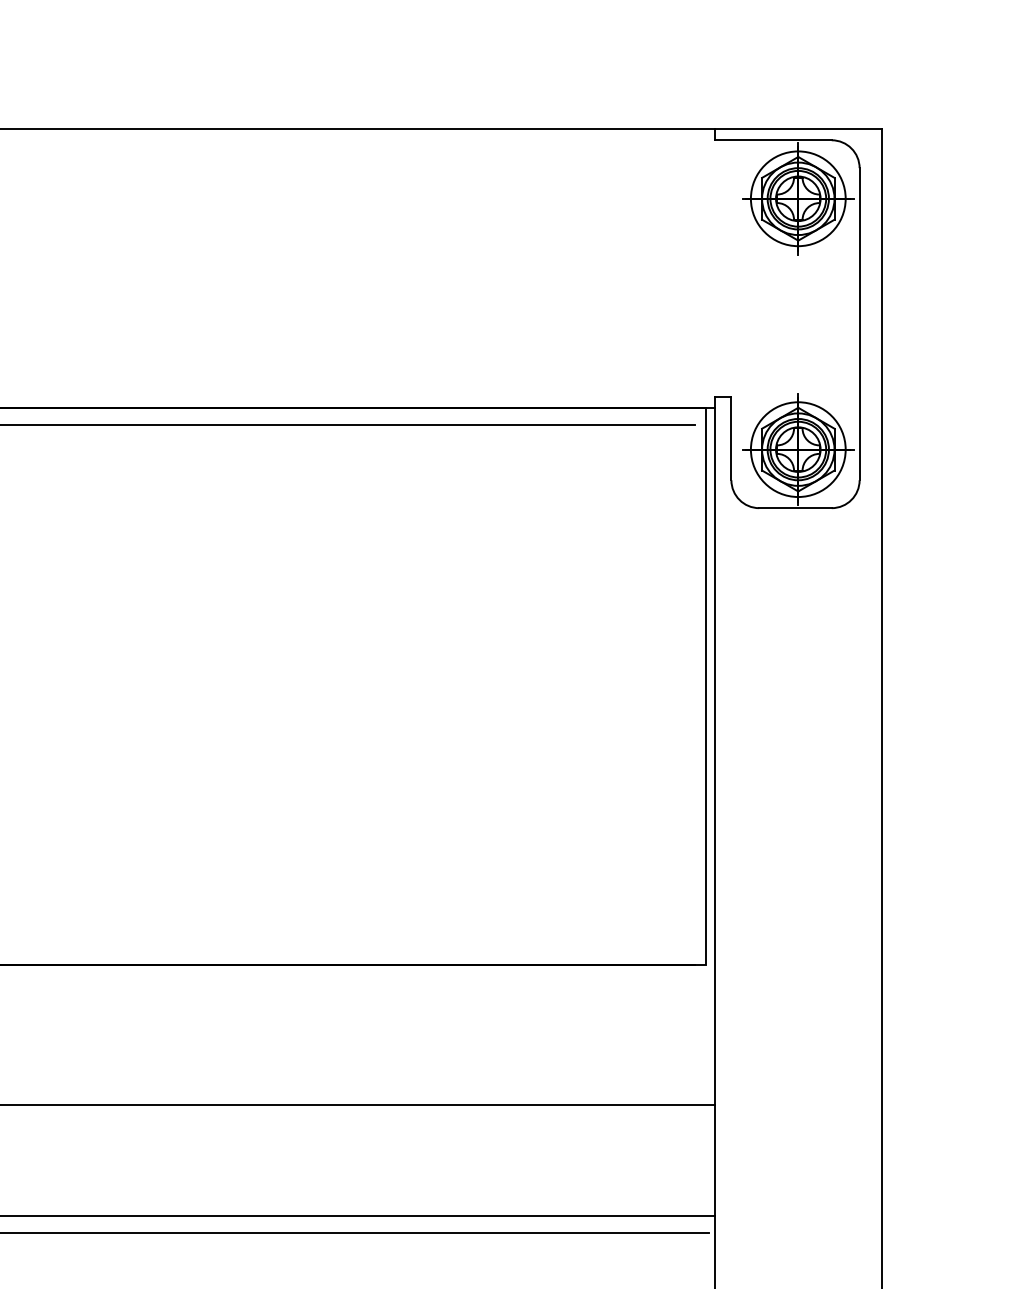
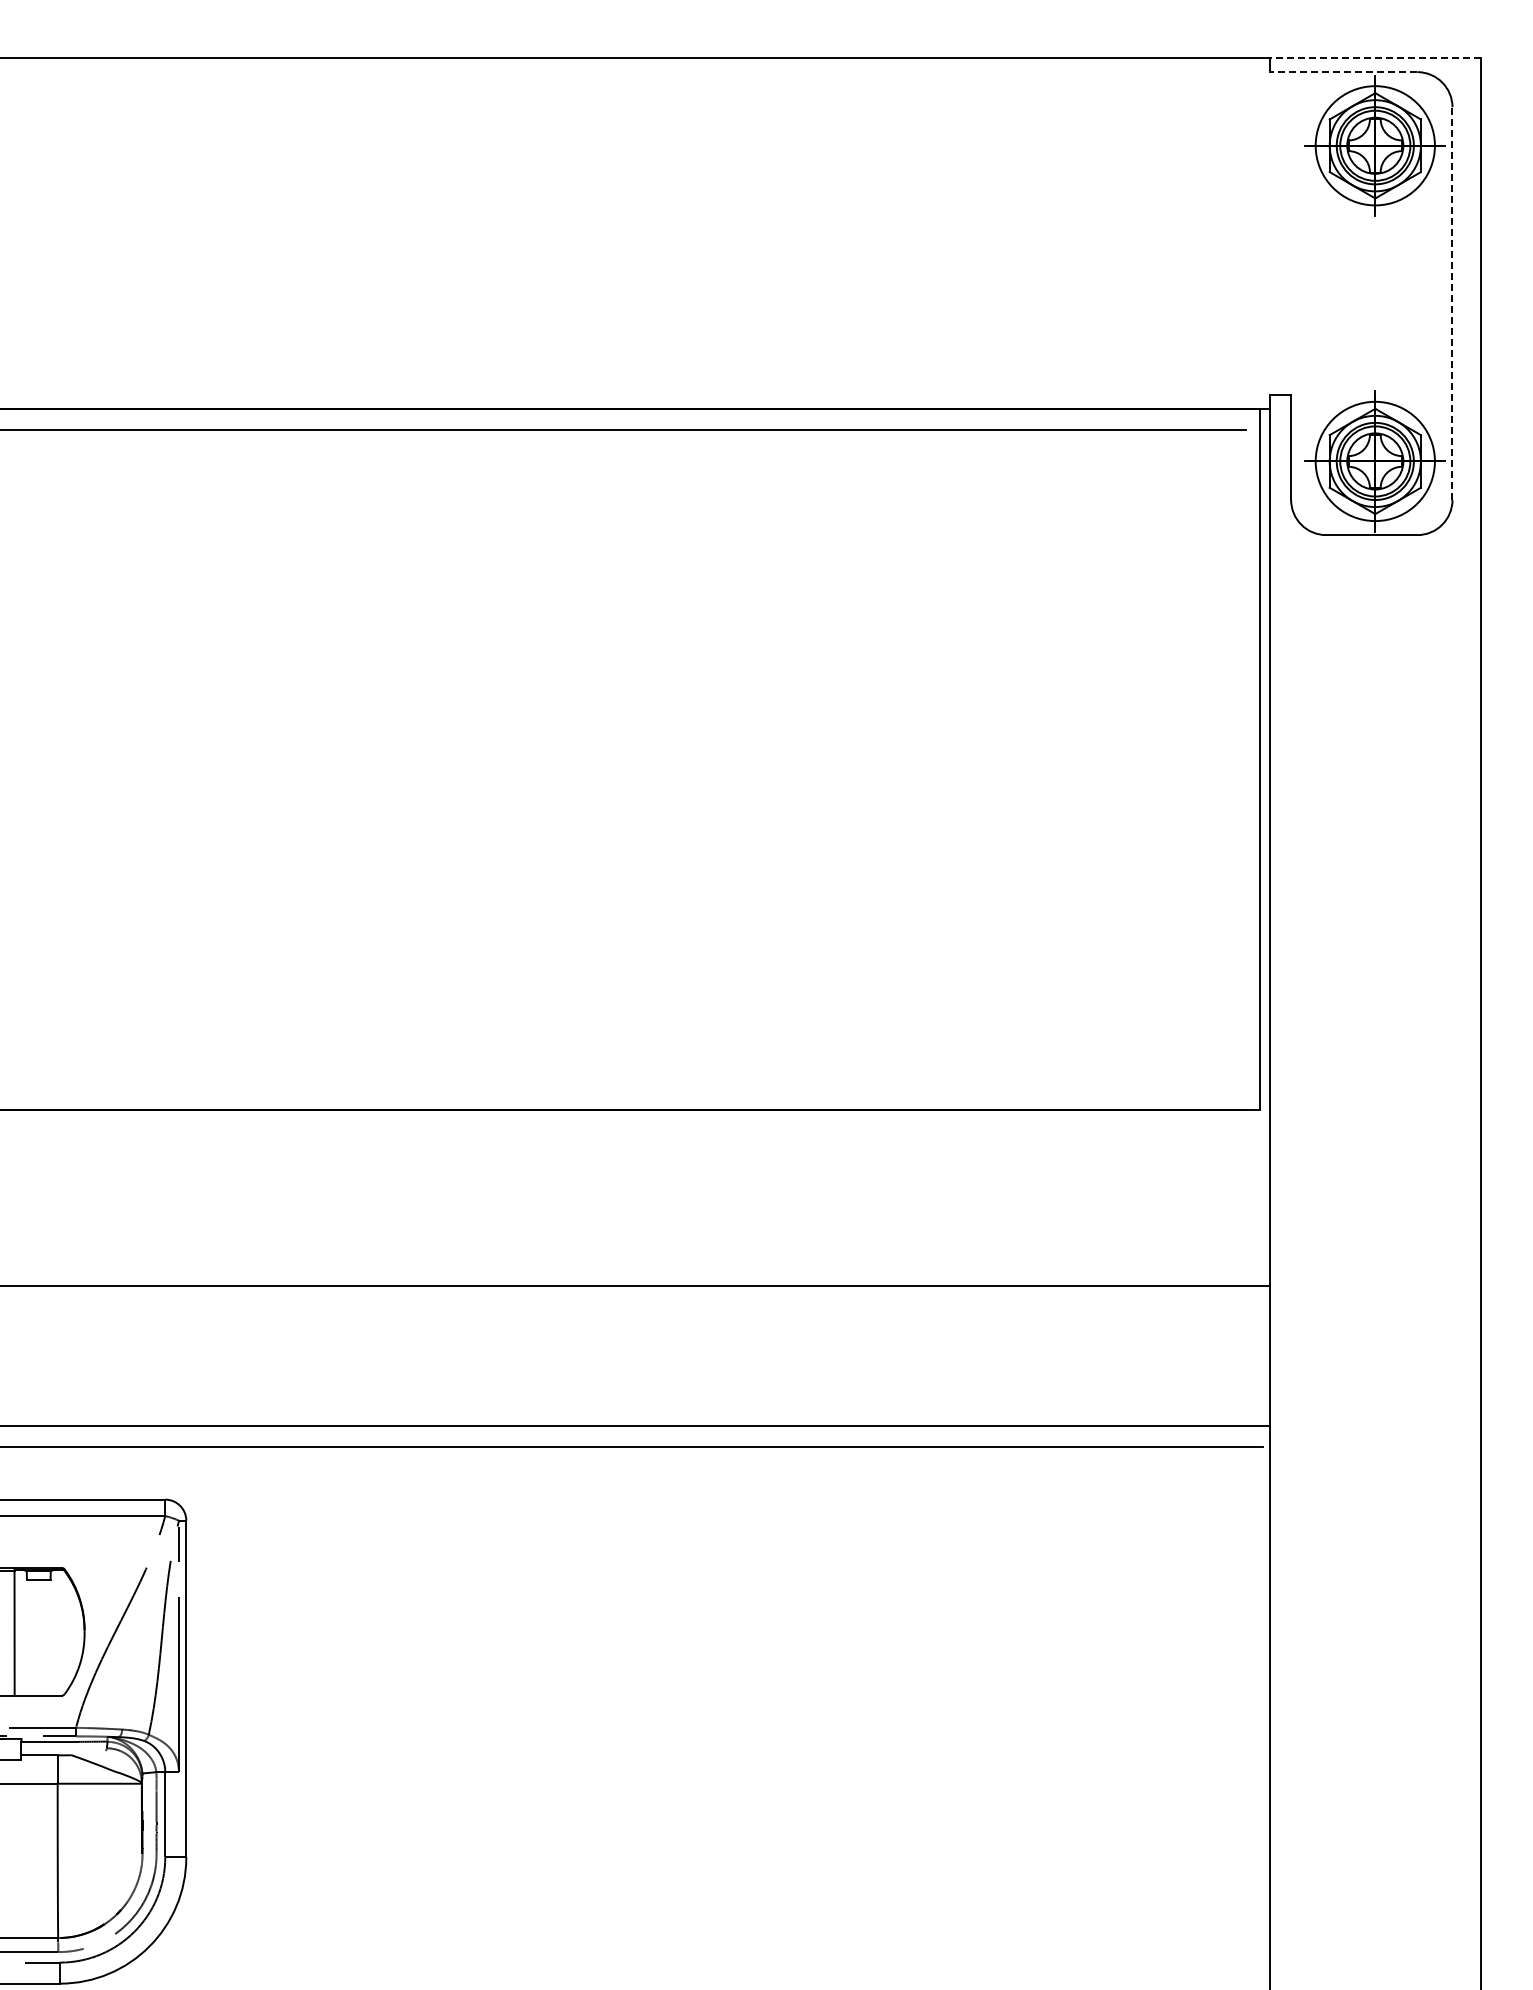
line: (797, 129) -> (1374, 58), solid -> dashed
line: (773, 140) -> (1343, 72), solid -> dashed
line: (859, 324) -> (1452, 303), solid -> dashed

